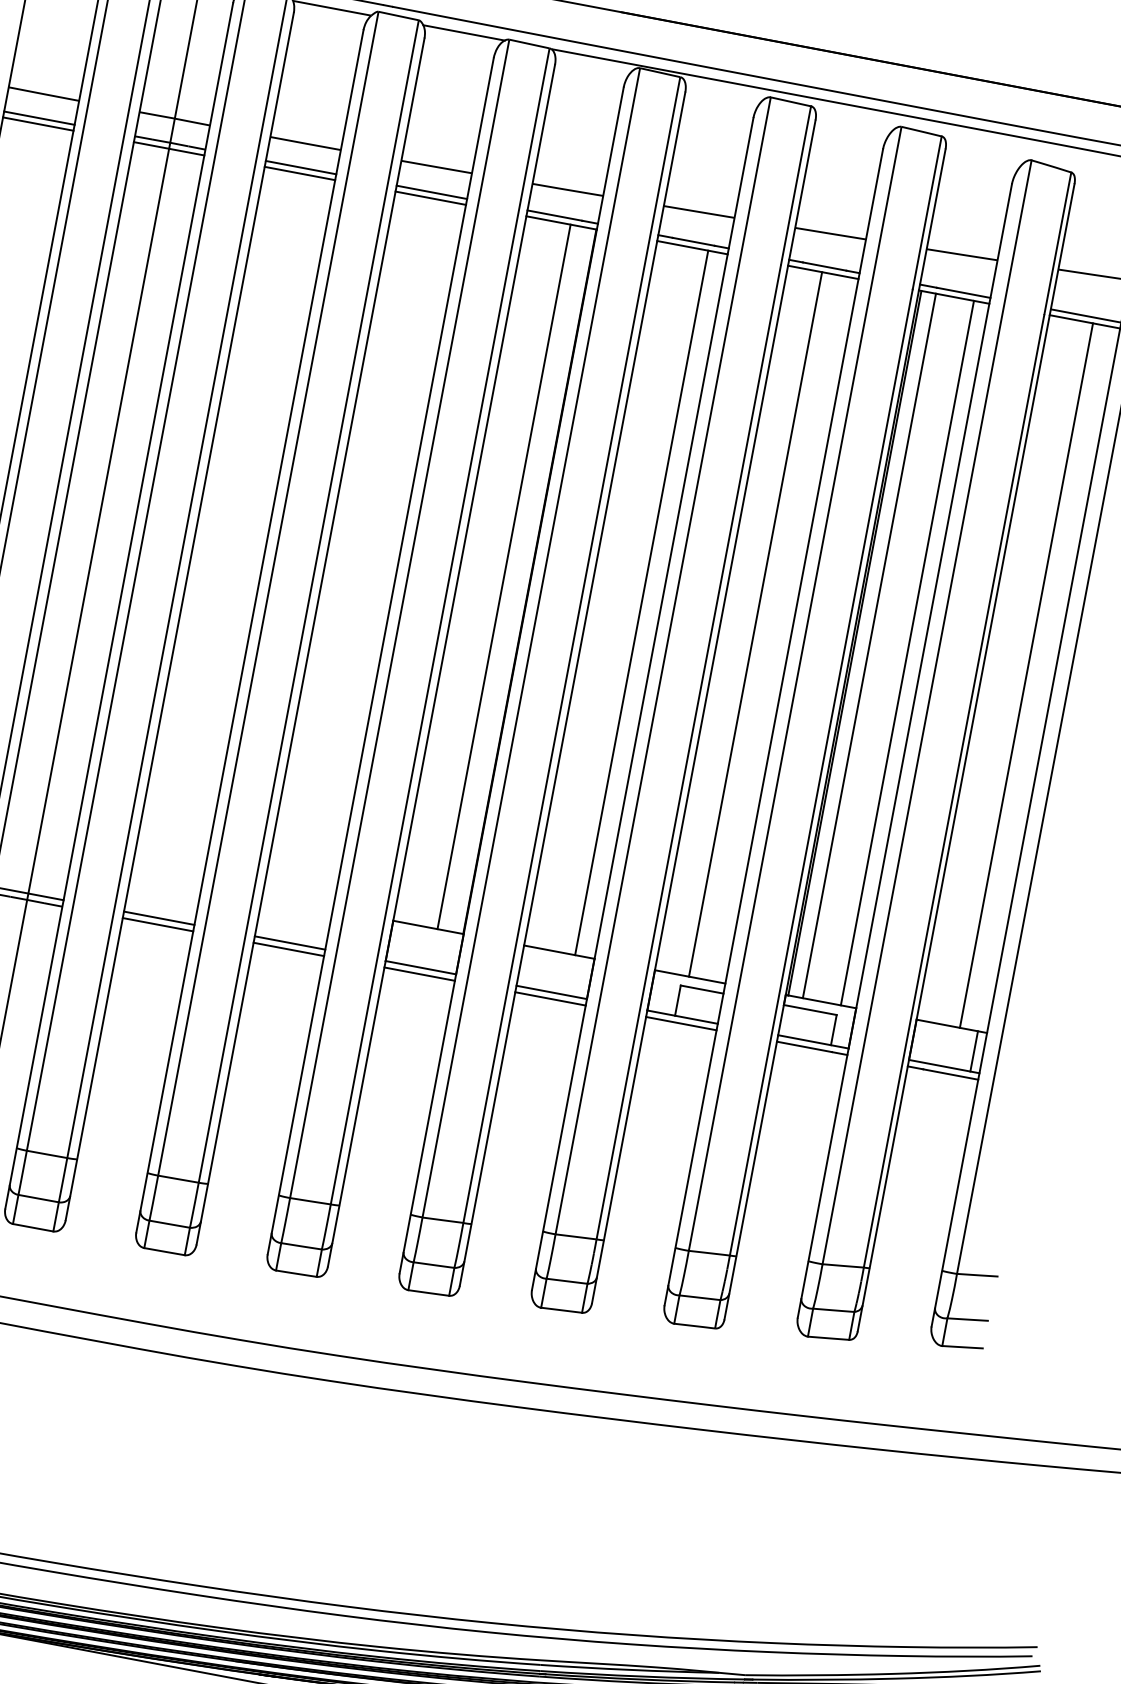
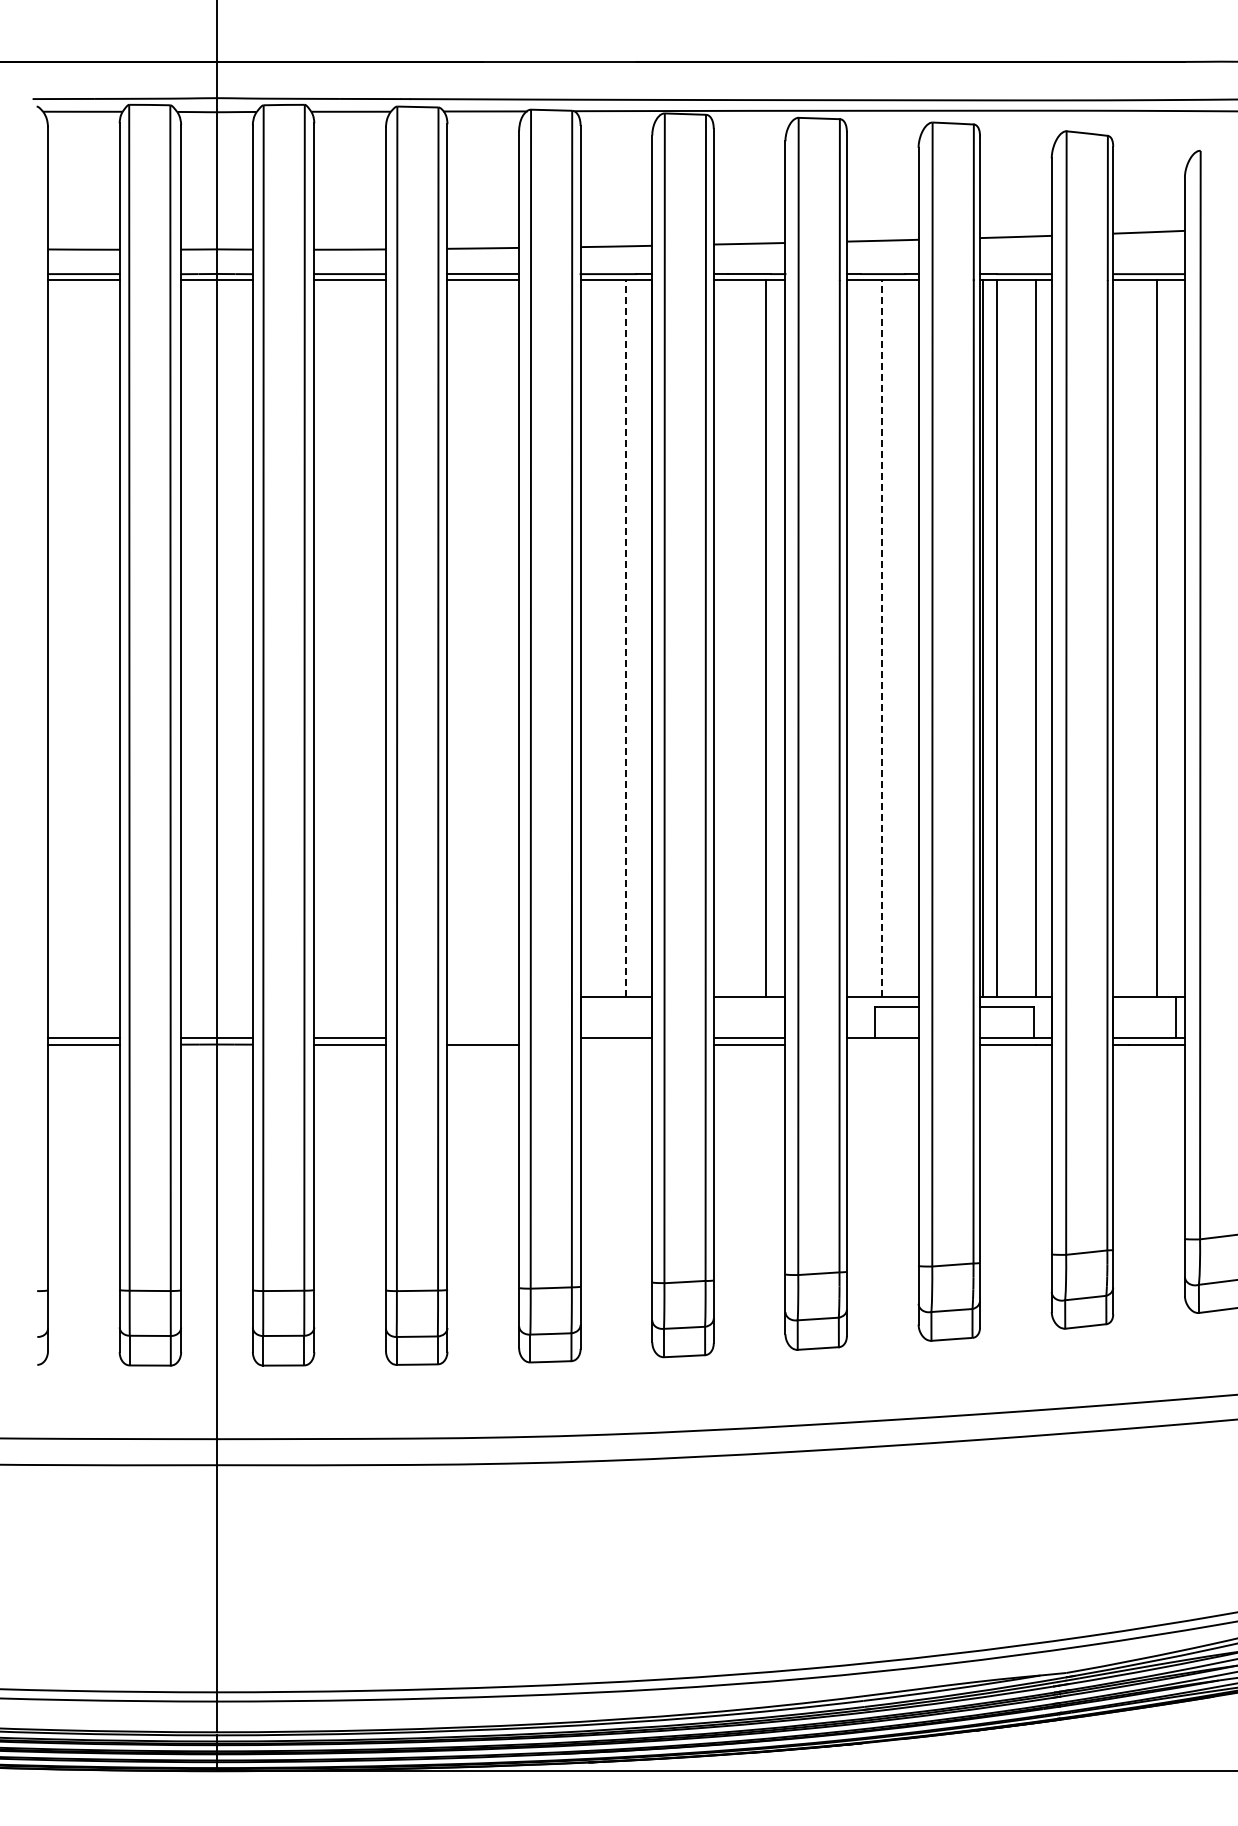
line: (503, 576) -> (625, 638), solid -> dashed
line: (755, 624) -> (881, 638), solid -> dashed
line: (290, 943) -> (483, 1038), removed
line: (419, 974) -> (616, 1044), removed
line: (681, 1023) -> (882, 1044), removed

